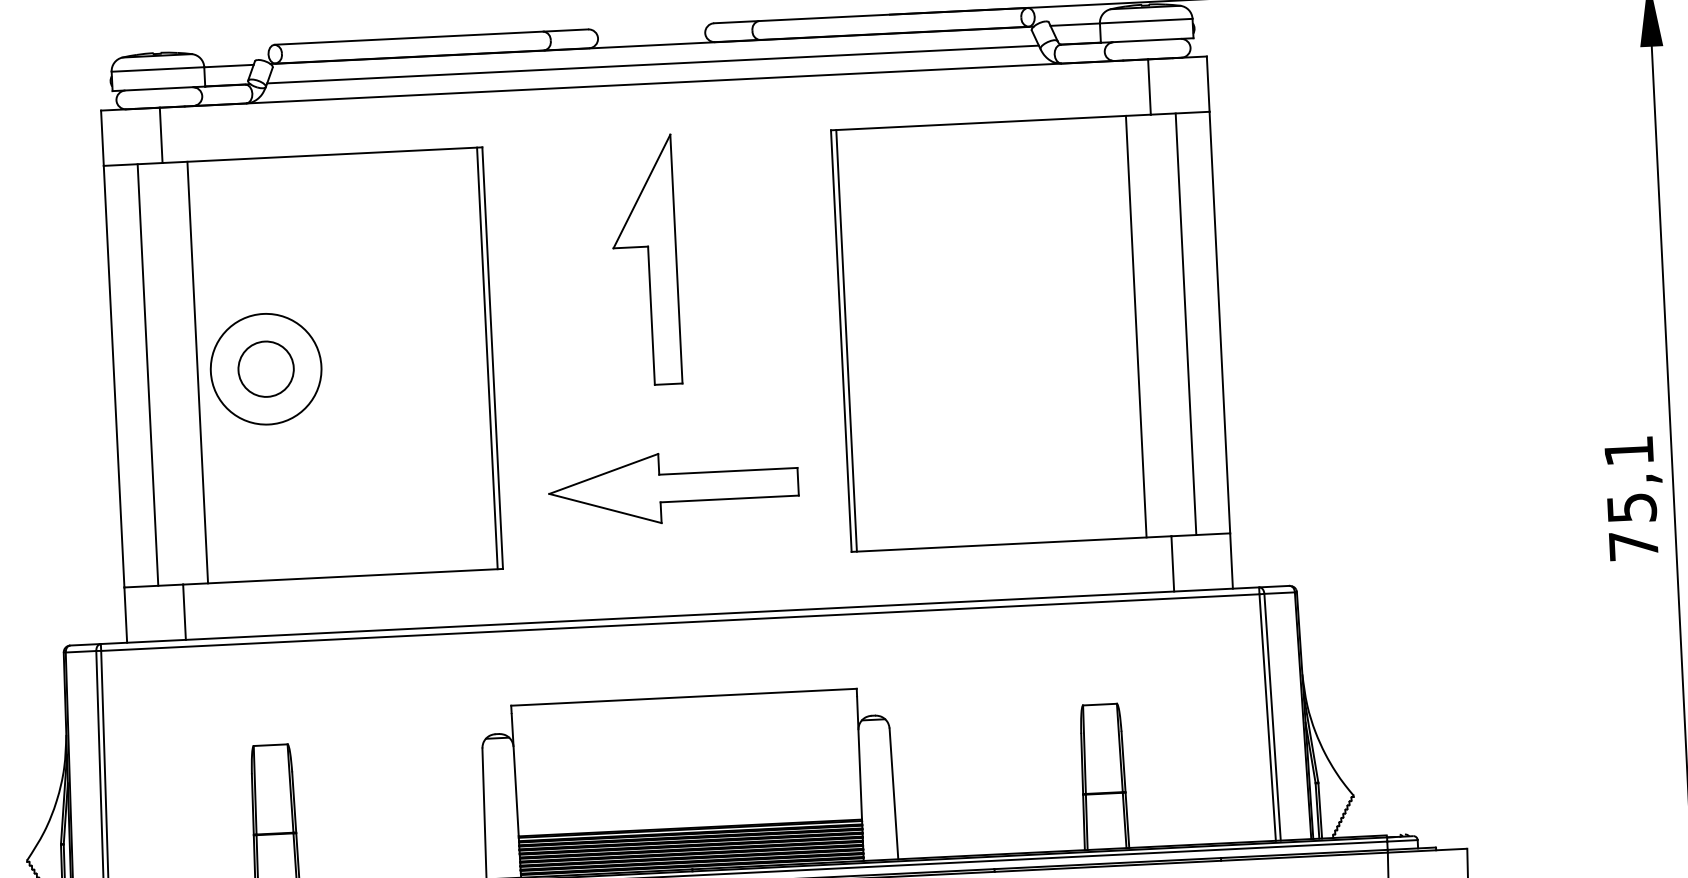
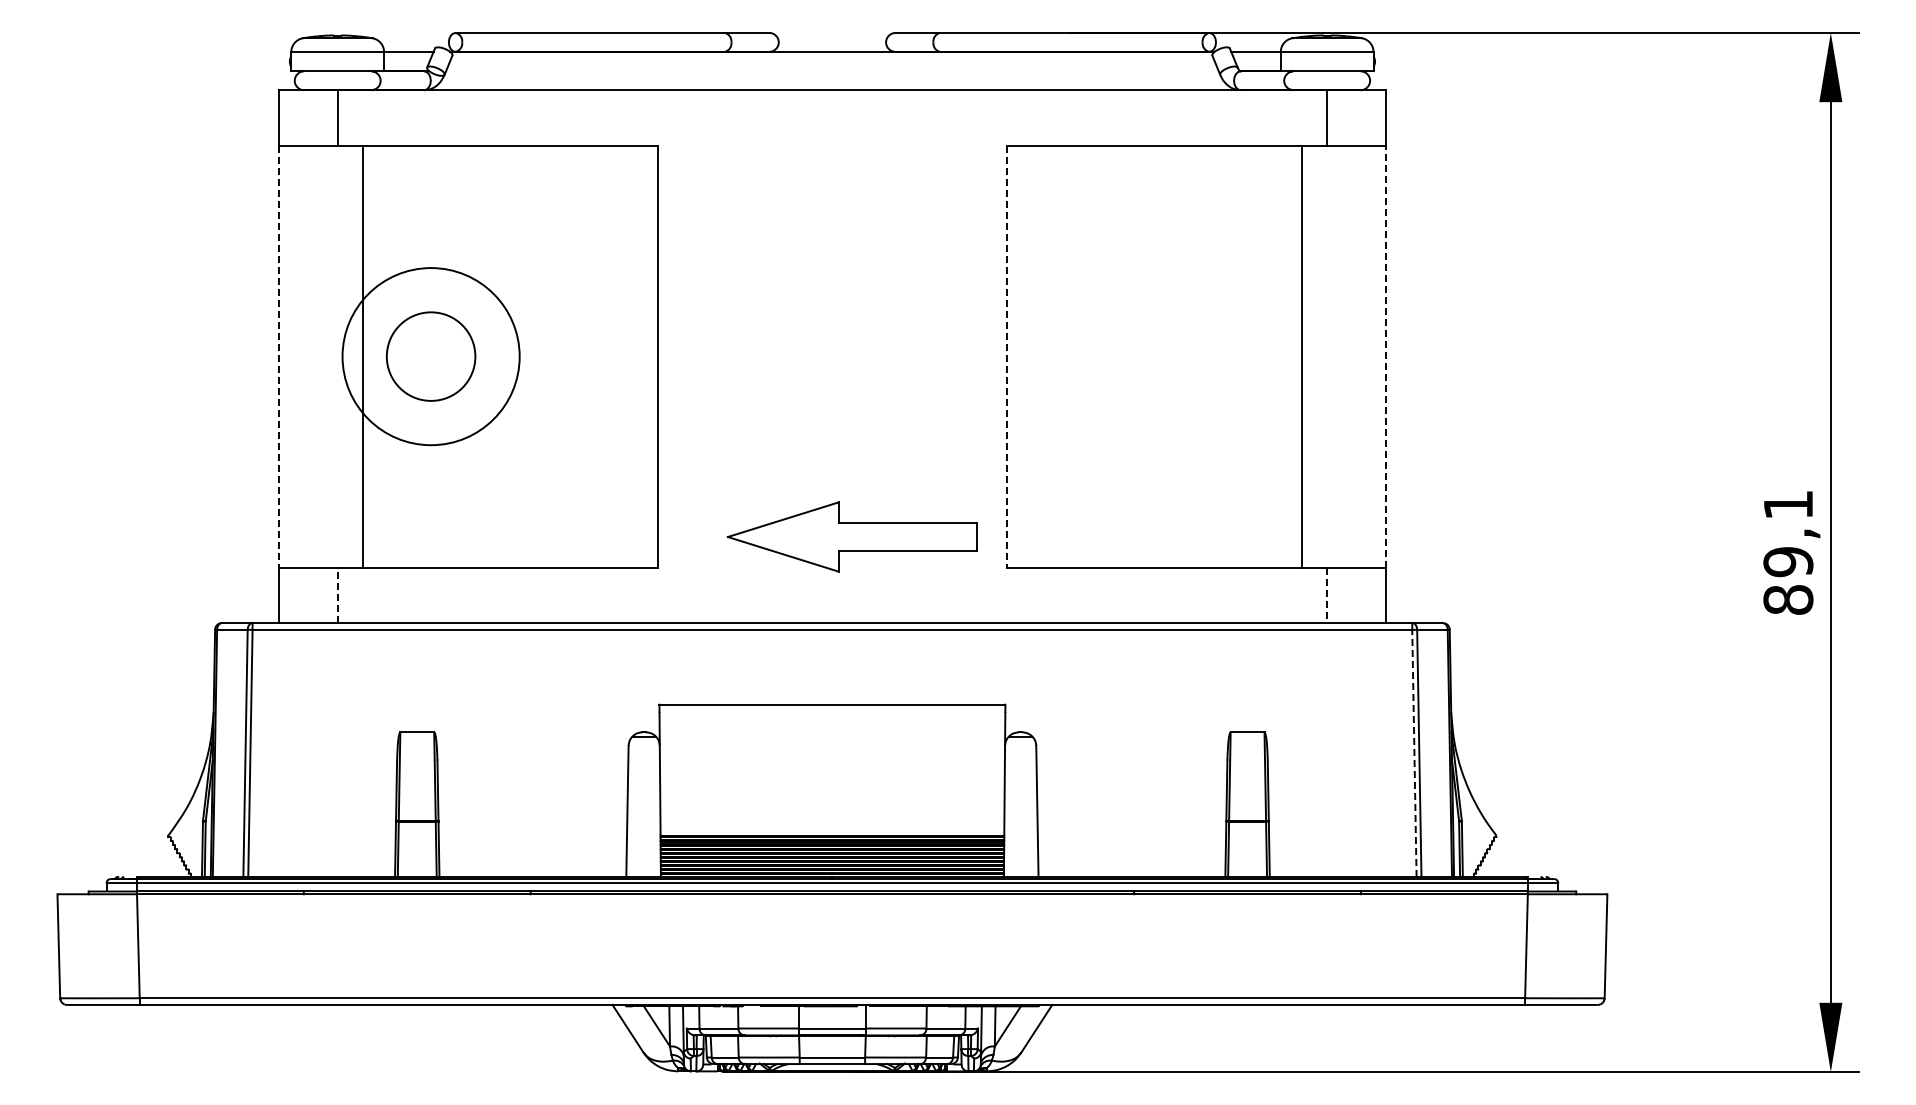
line: (653, 64) -> (832, 71), removed
part: (645, 260) -> (815, 266), removed
line: (1219, 322) -> (1385, 356), solid -> dashed
line: (1186, 324) -> (1352, 356), removed
line: (846, 340) -> (1012, 356), removed
line: (840, 341) -> (1006, 357), solid -> dashed
line: (487, 358) -> (652, 356), removed
circle: (265, 369) -> (430, 356), size x1.6
circle: (265, 369) -> (430, 356), size x1.6
line: (147, 374) -> (312, 356), removed
line: (113, 377) -> (278, 357), solid -> dashed
part: (672, 487) -> (851, 536), moved
text: (1632, 526) -> (1788, 580), 75,1 -> 89,1
line: (1173, 564) -> (1327, 595), solid -> dashed
line: (184, 612) -> (337, 595), solid -> dashed
line: (1267, 717) -> (1414, 753), solid -> dashed

